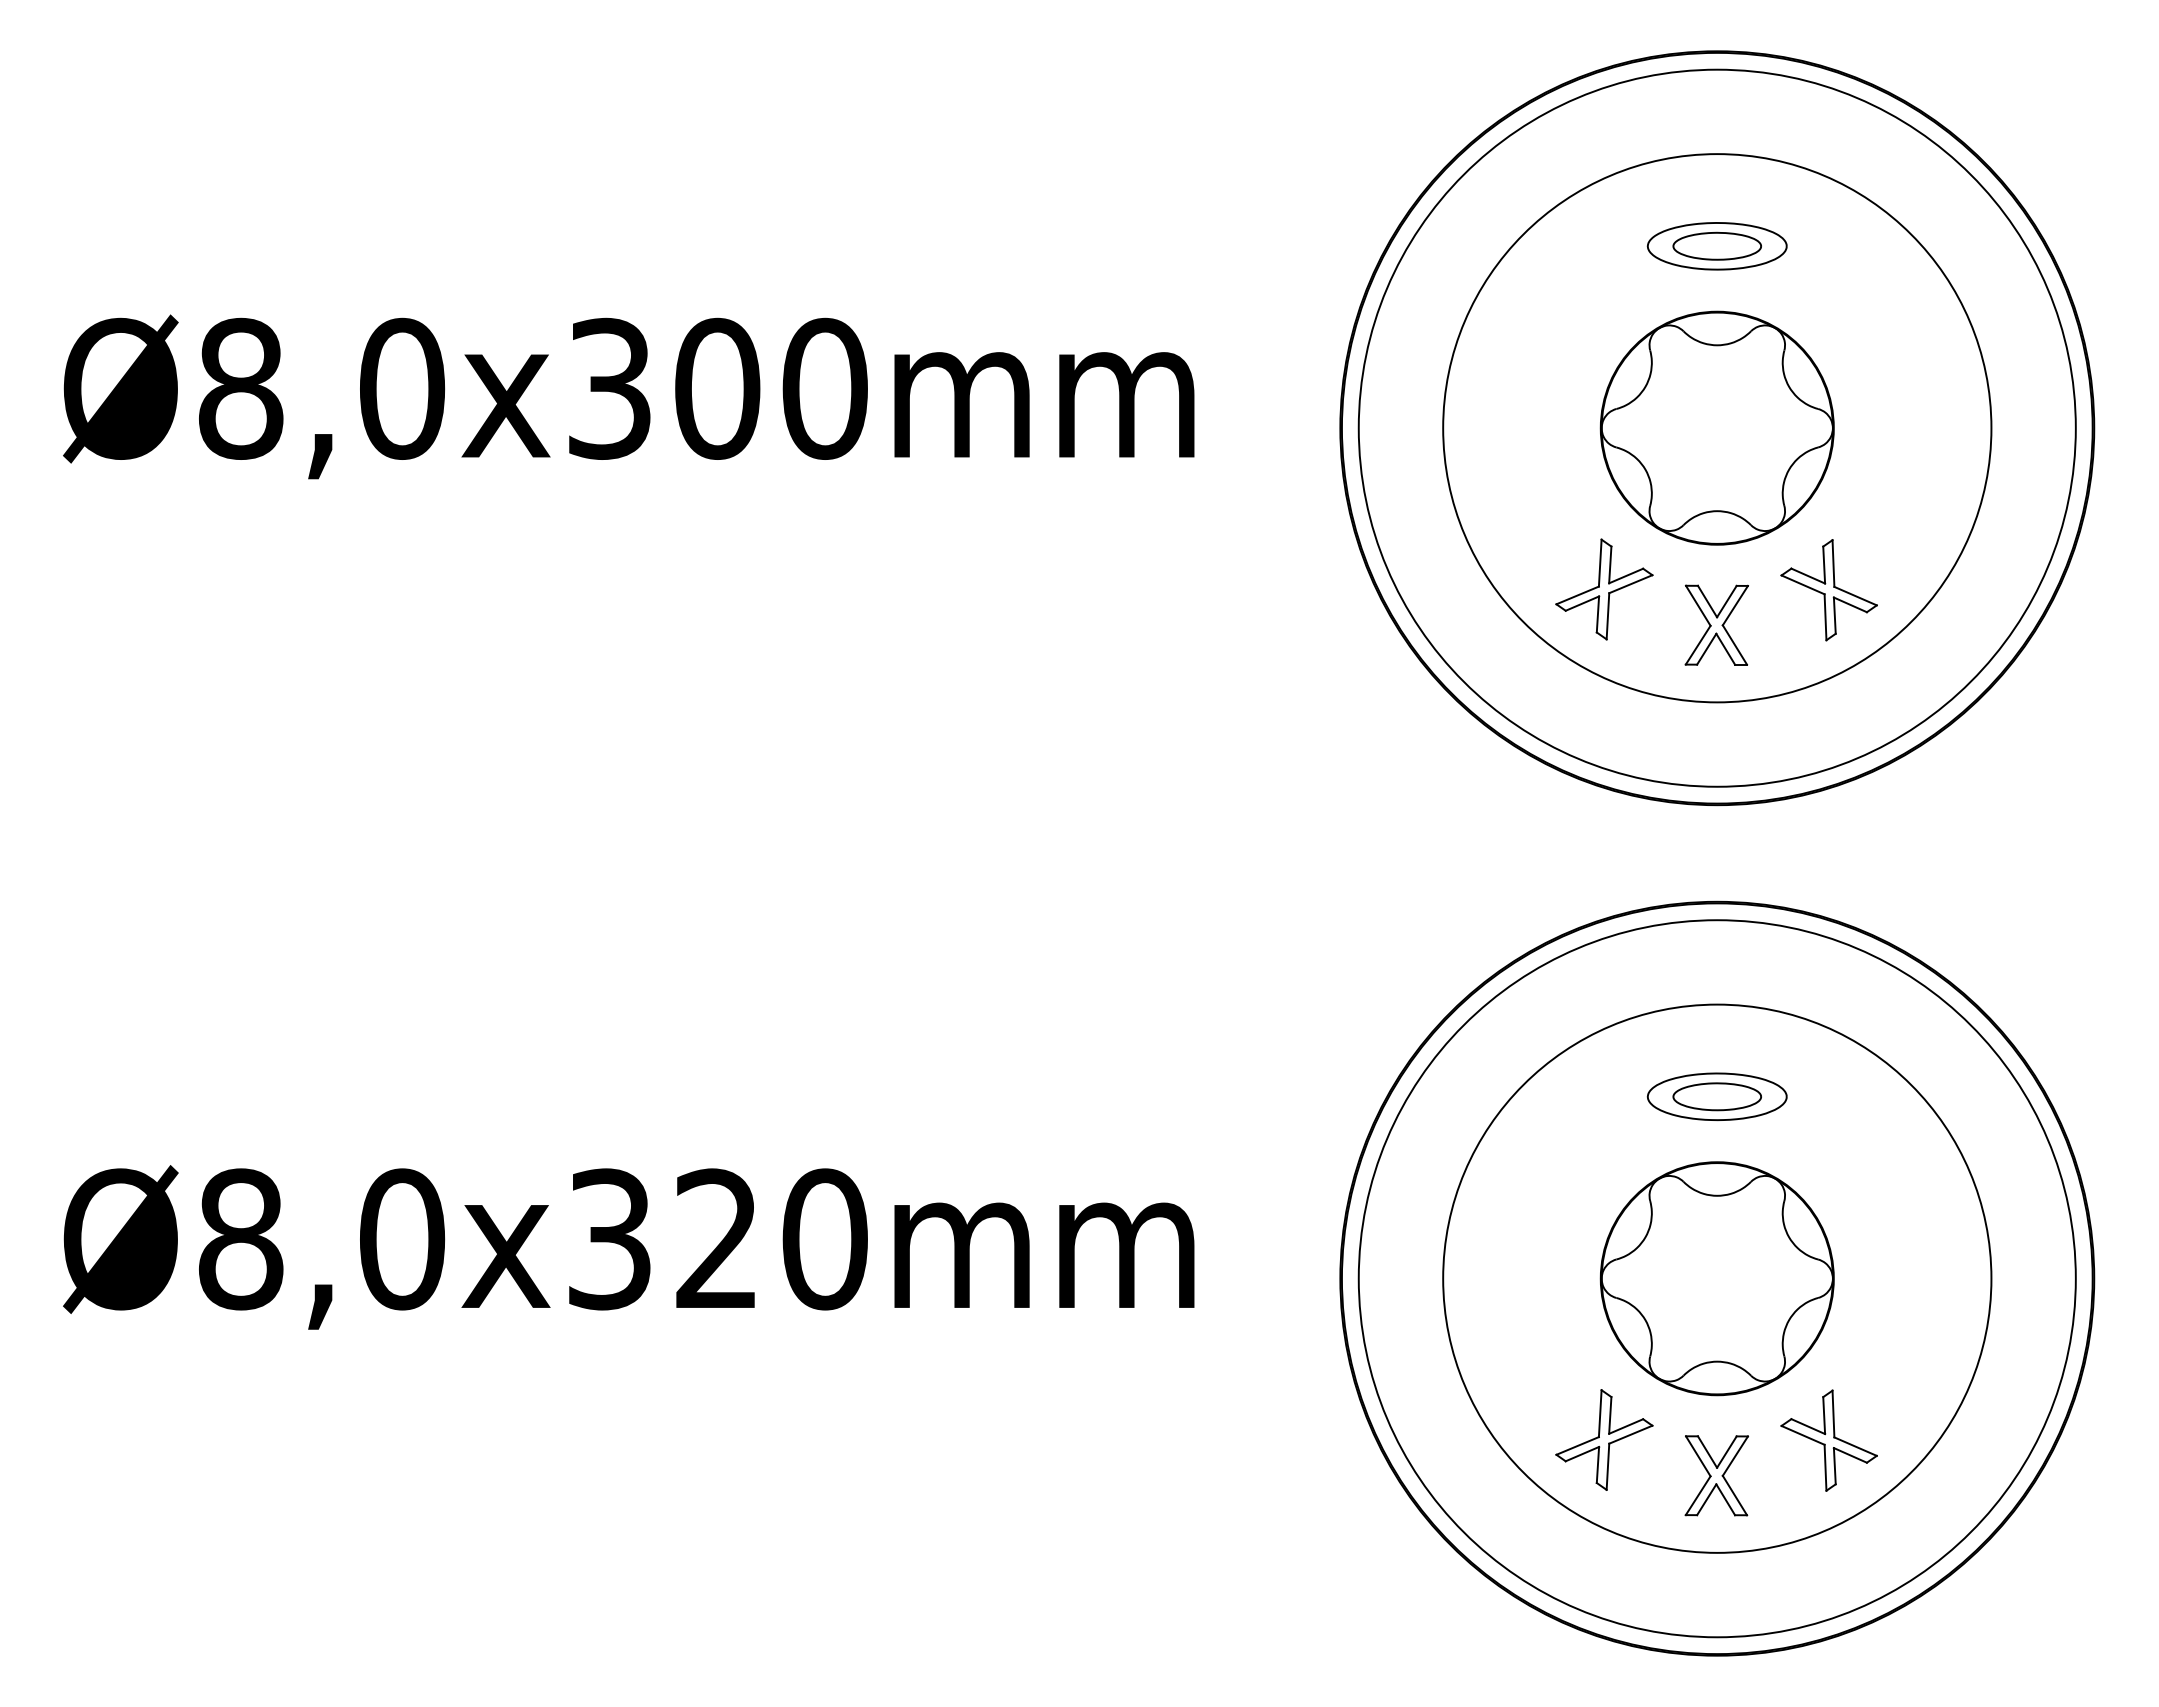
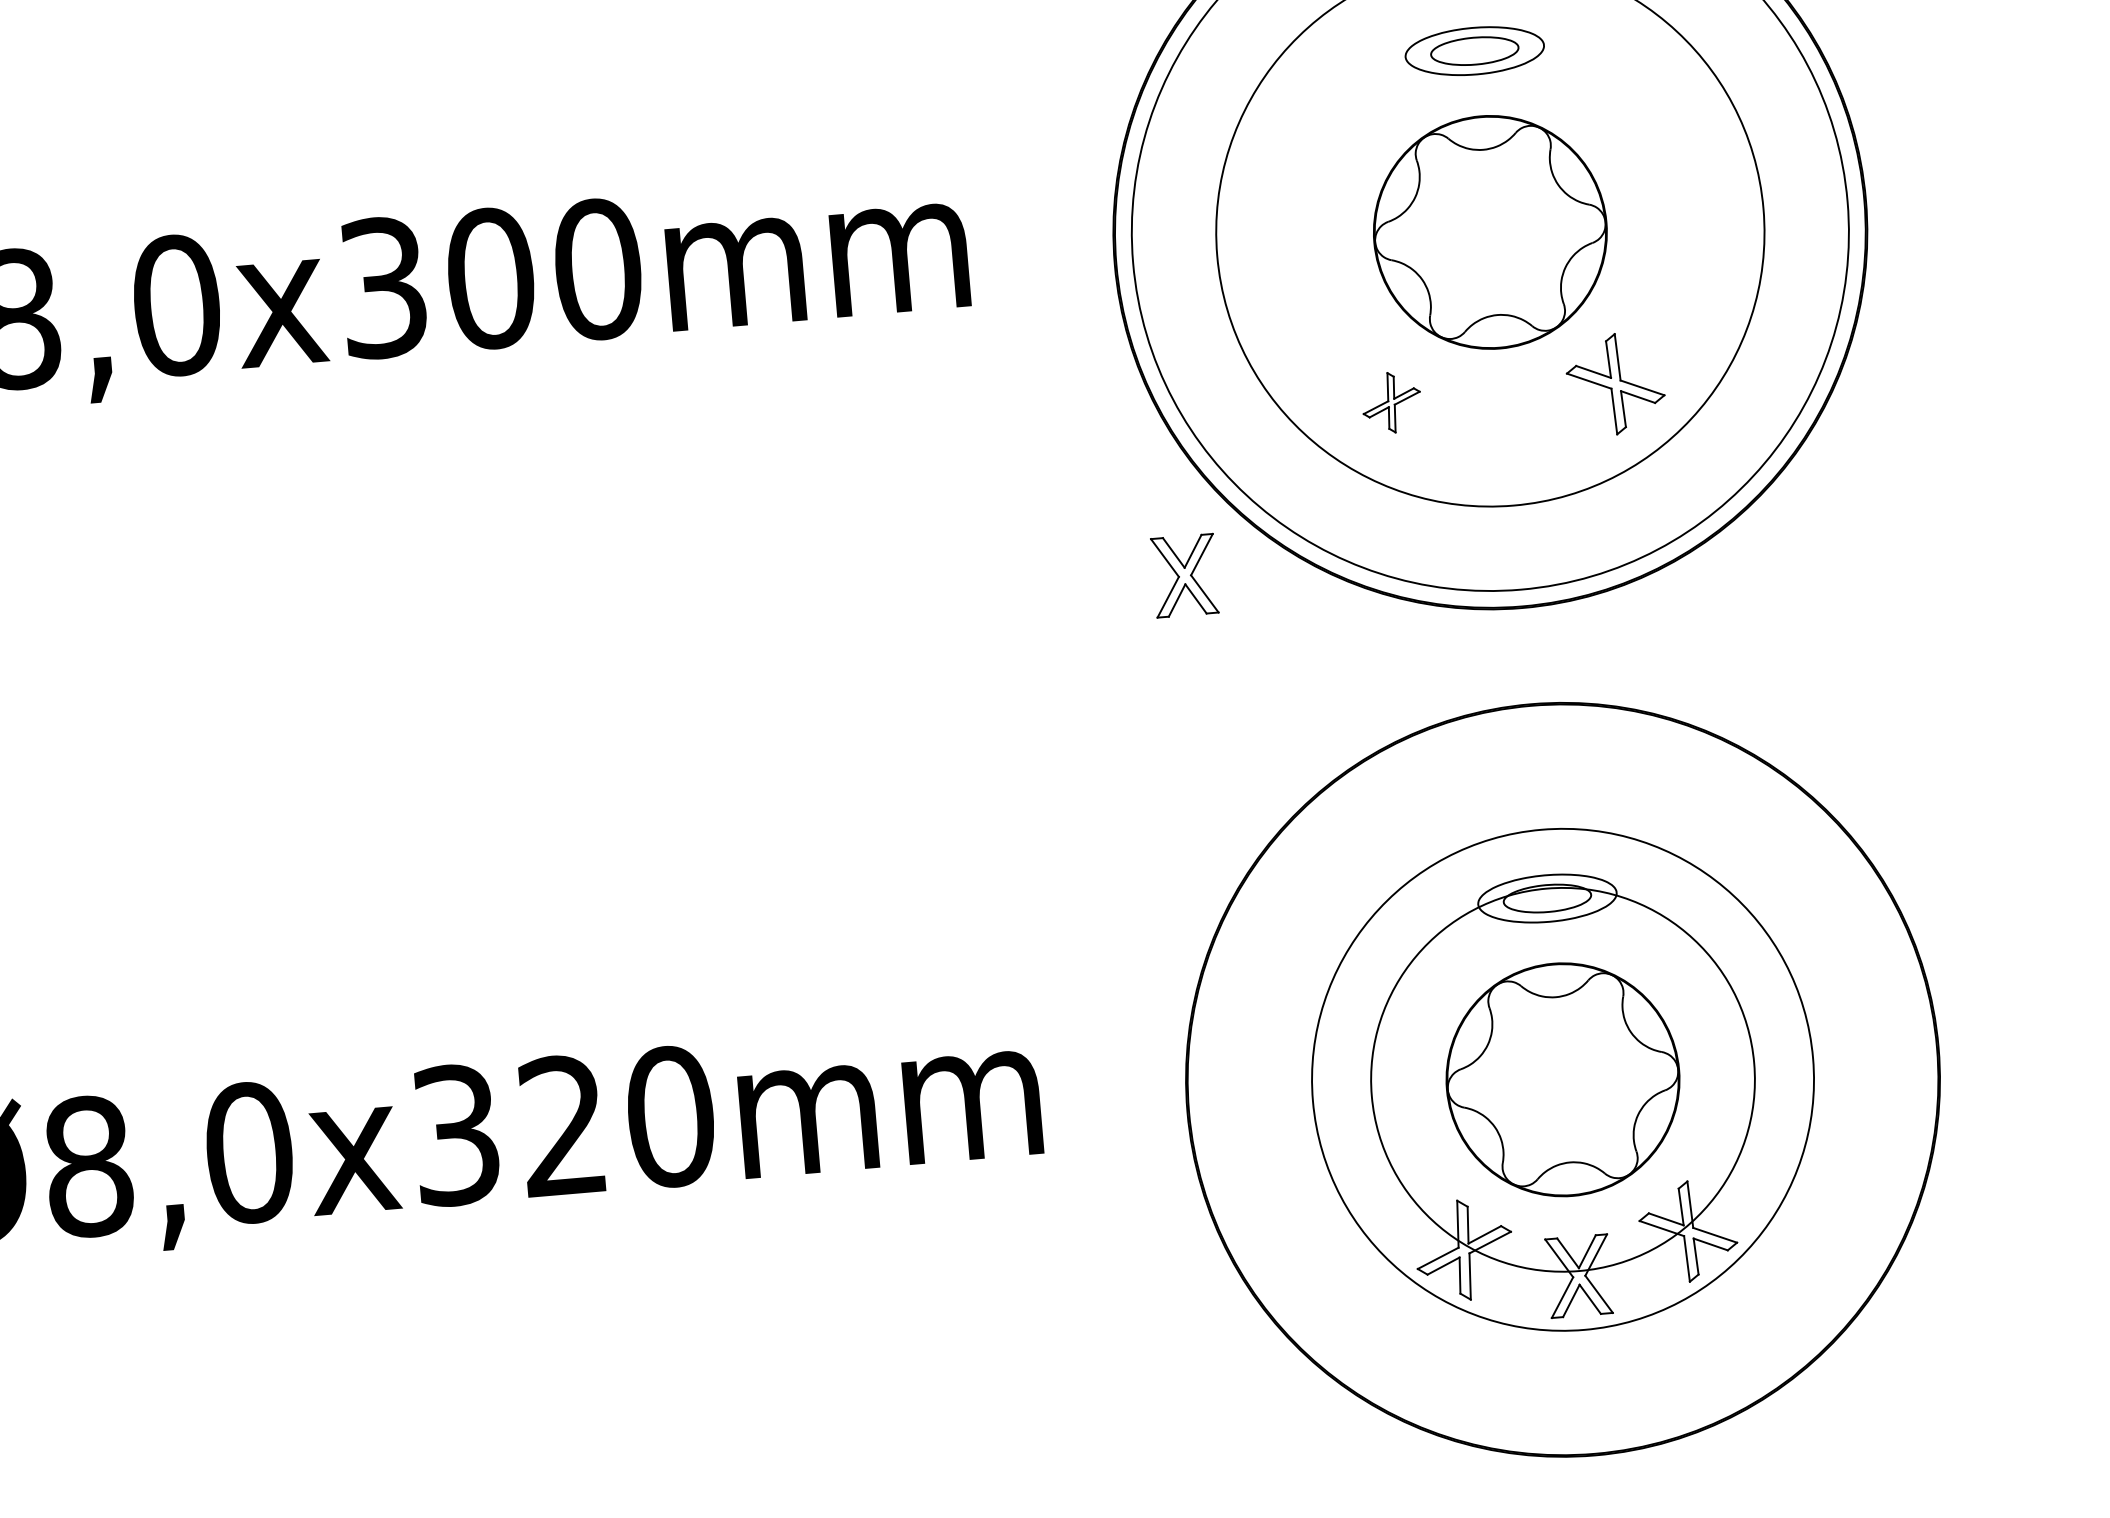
part: (1604, 589) -> (1391, 402), size x0.6
part: (1716, 624) -> (1184, 575), moved
circle: (1716, 1278) -> (1562, 1079), size x0.7
circle: (1717, 1278) -> (1563, 1079), size x0.7

